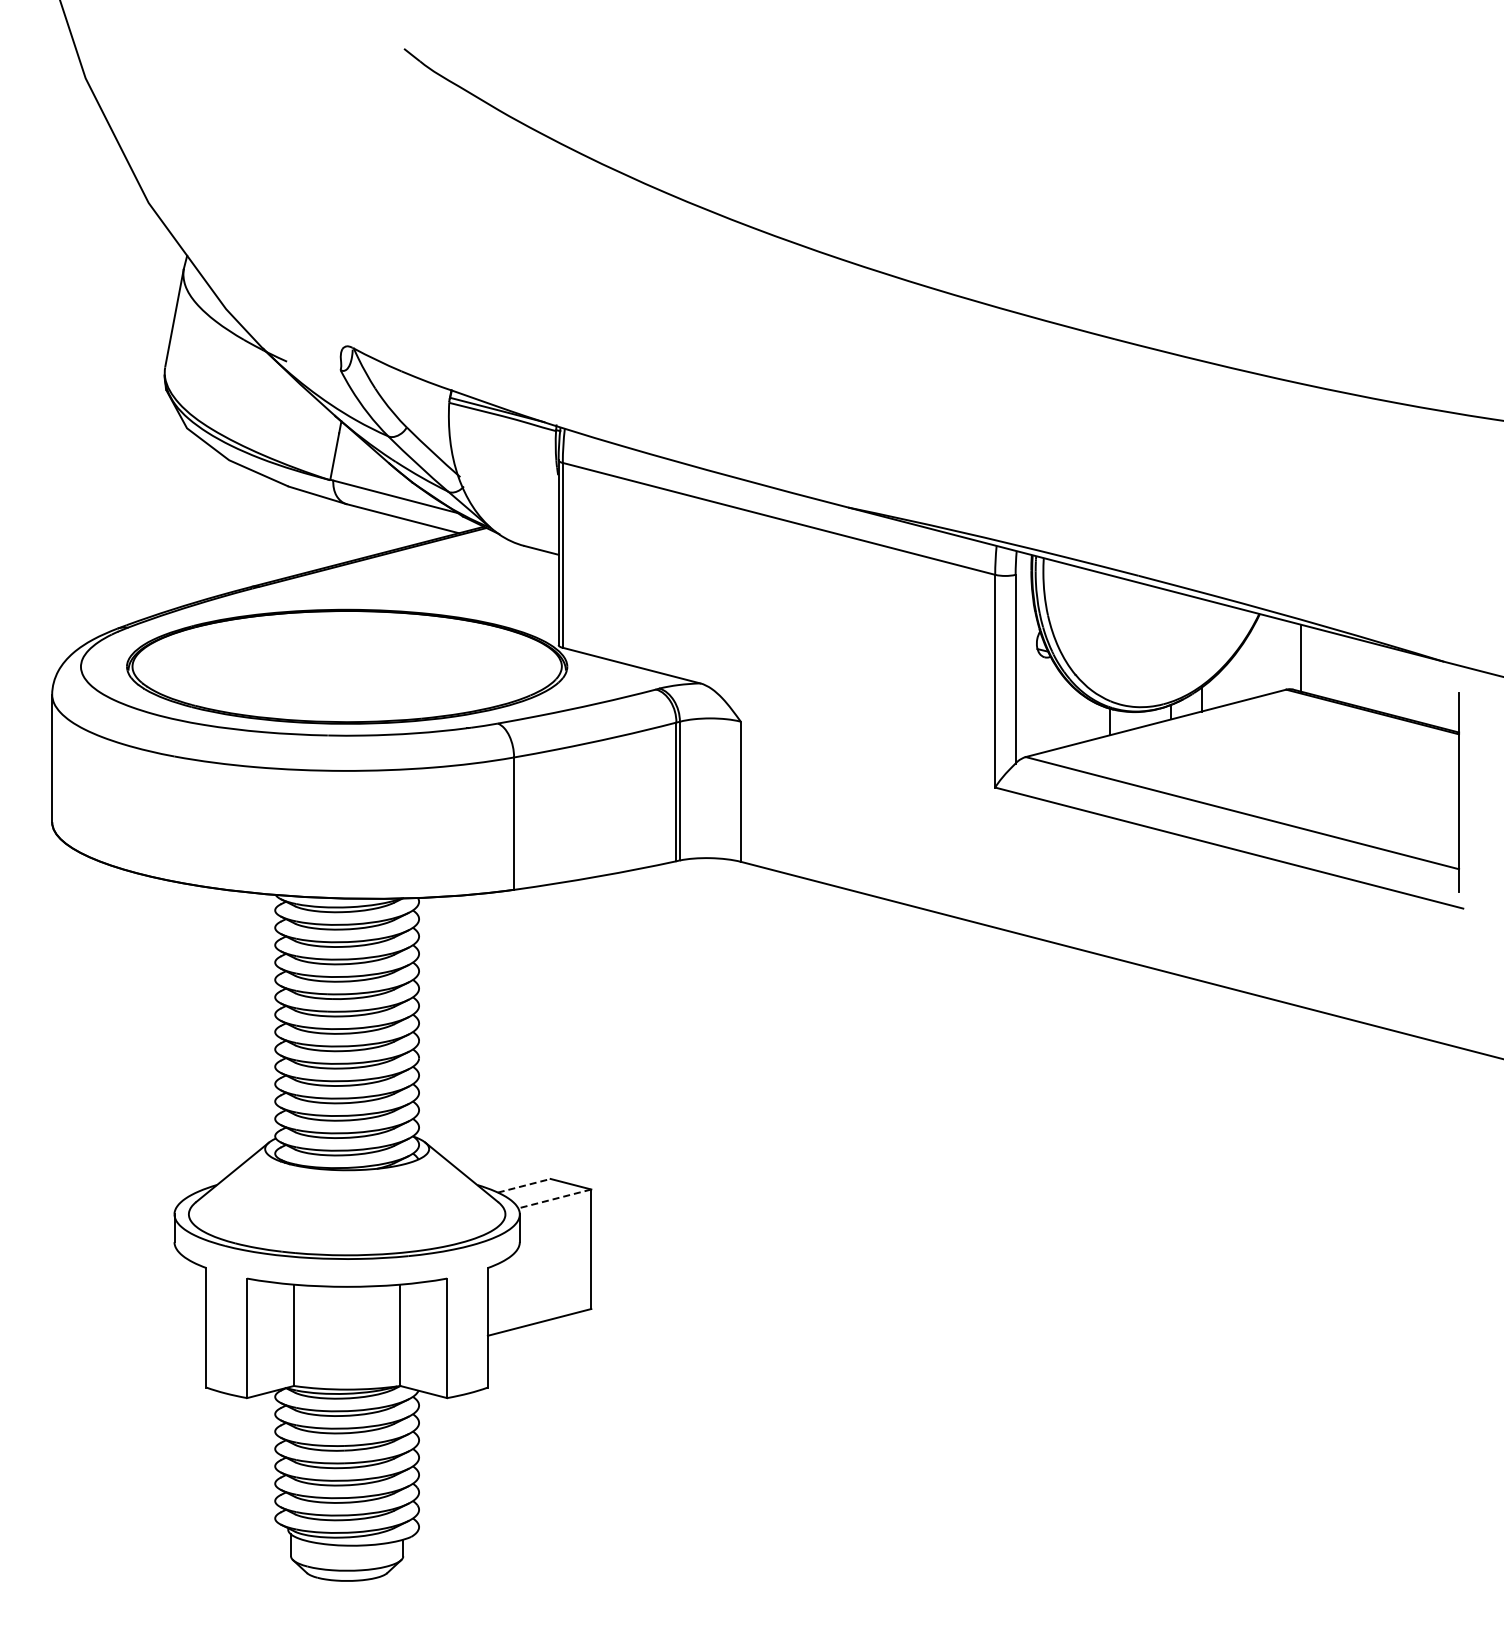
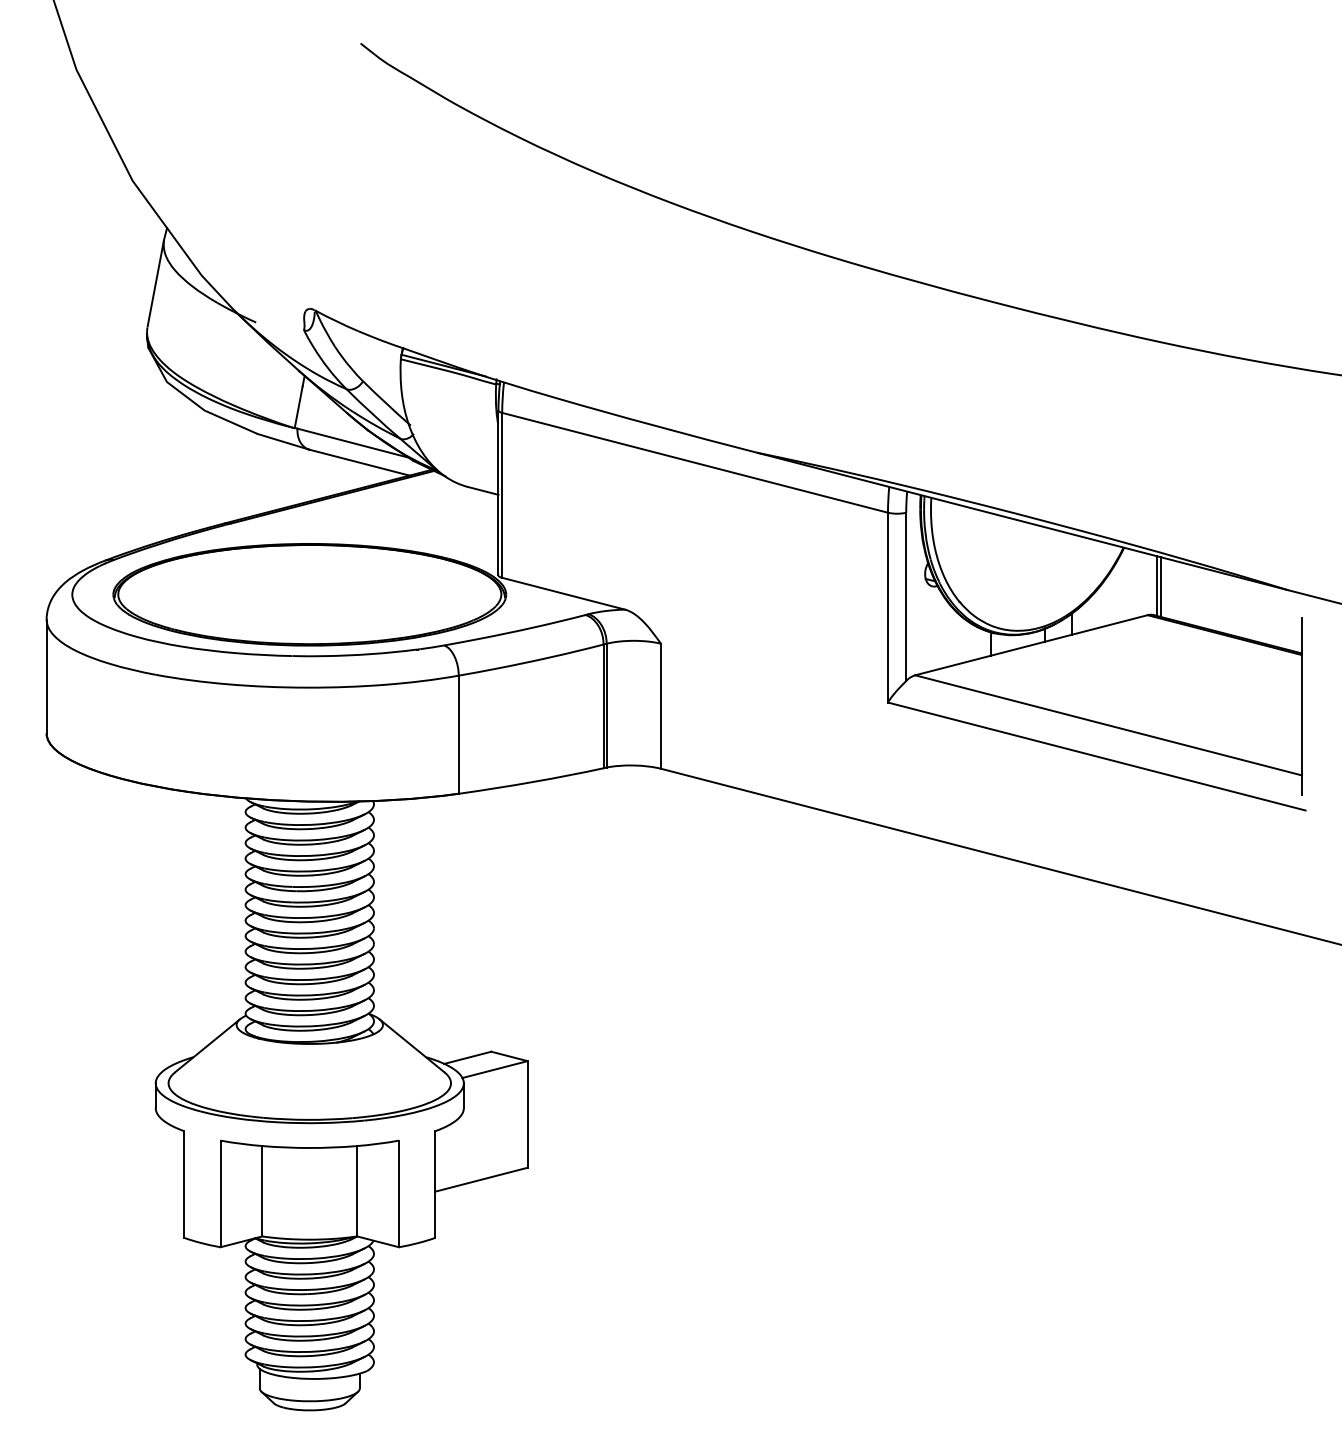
line: (1296, 656) -> (1156, 585), added
line: (524, 1185) -> (468, 1057), dashed -> solid
line: (554, 1198) -> (494, 1069), dashed -> solid

